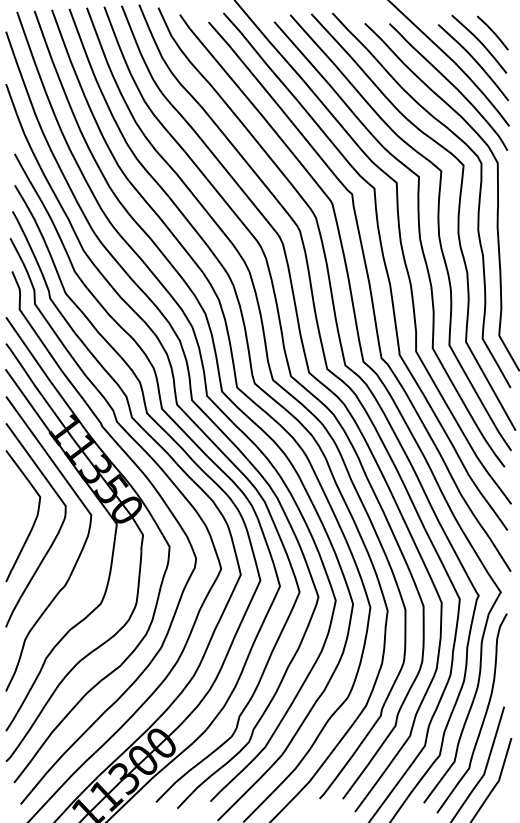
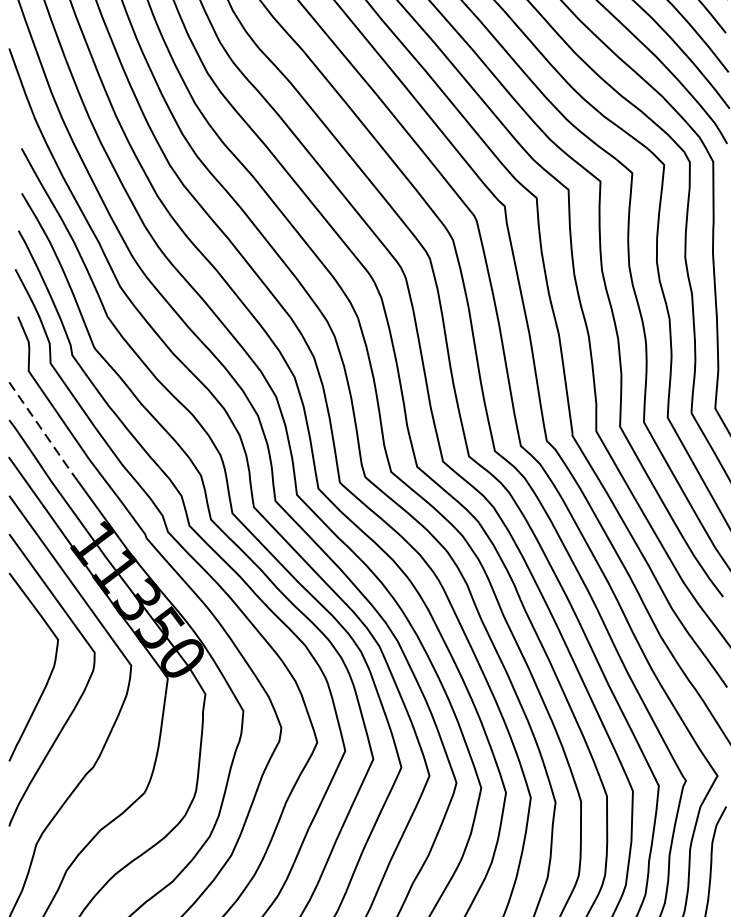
line: (30, 352) -> (44, 432), solid -> dashed

